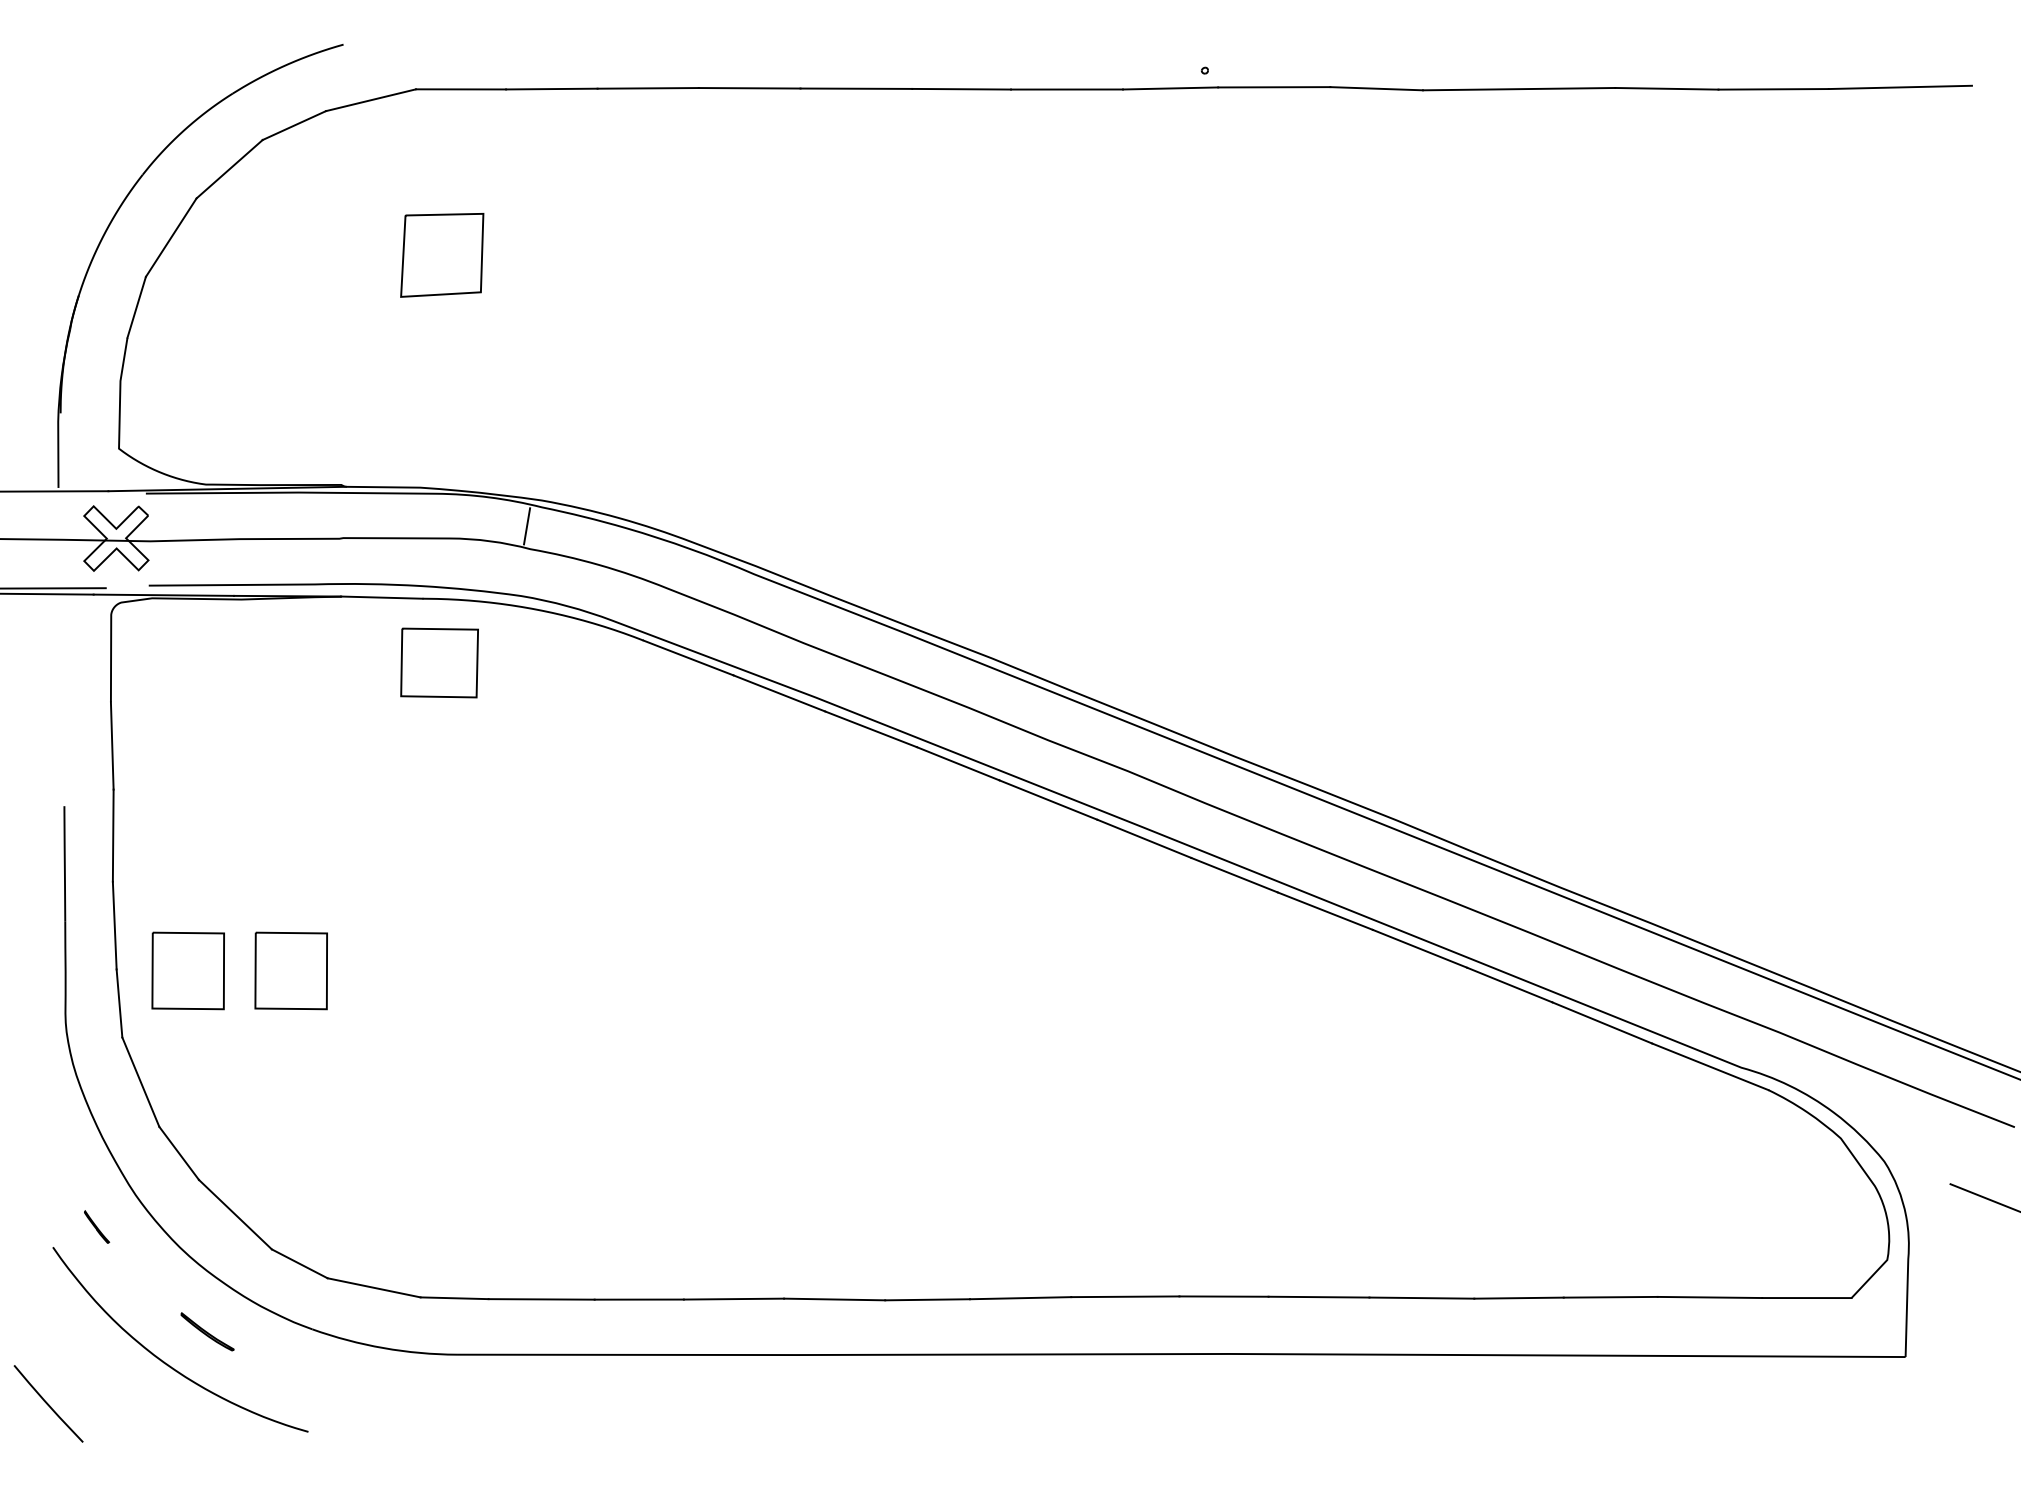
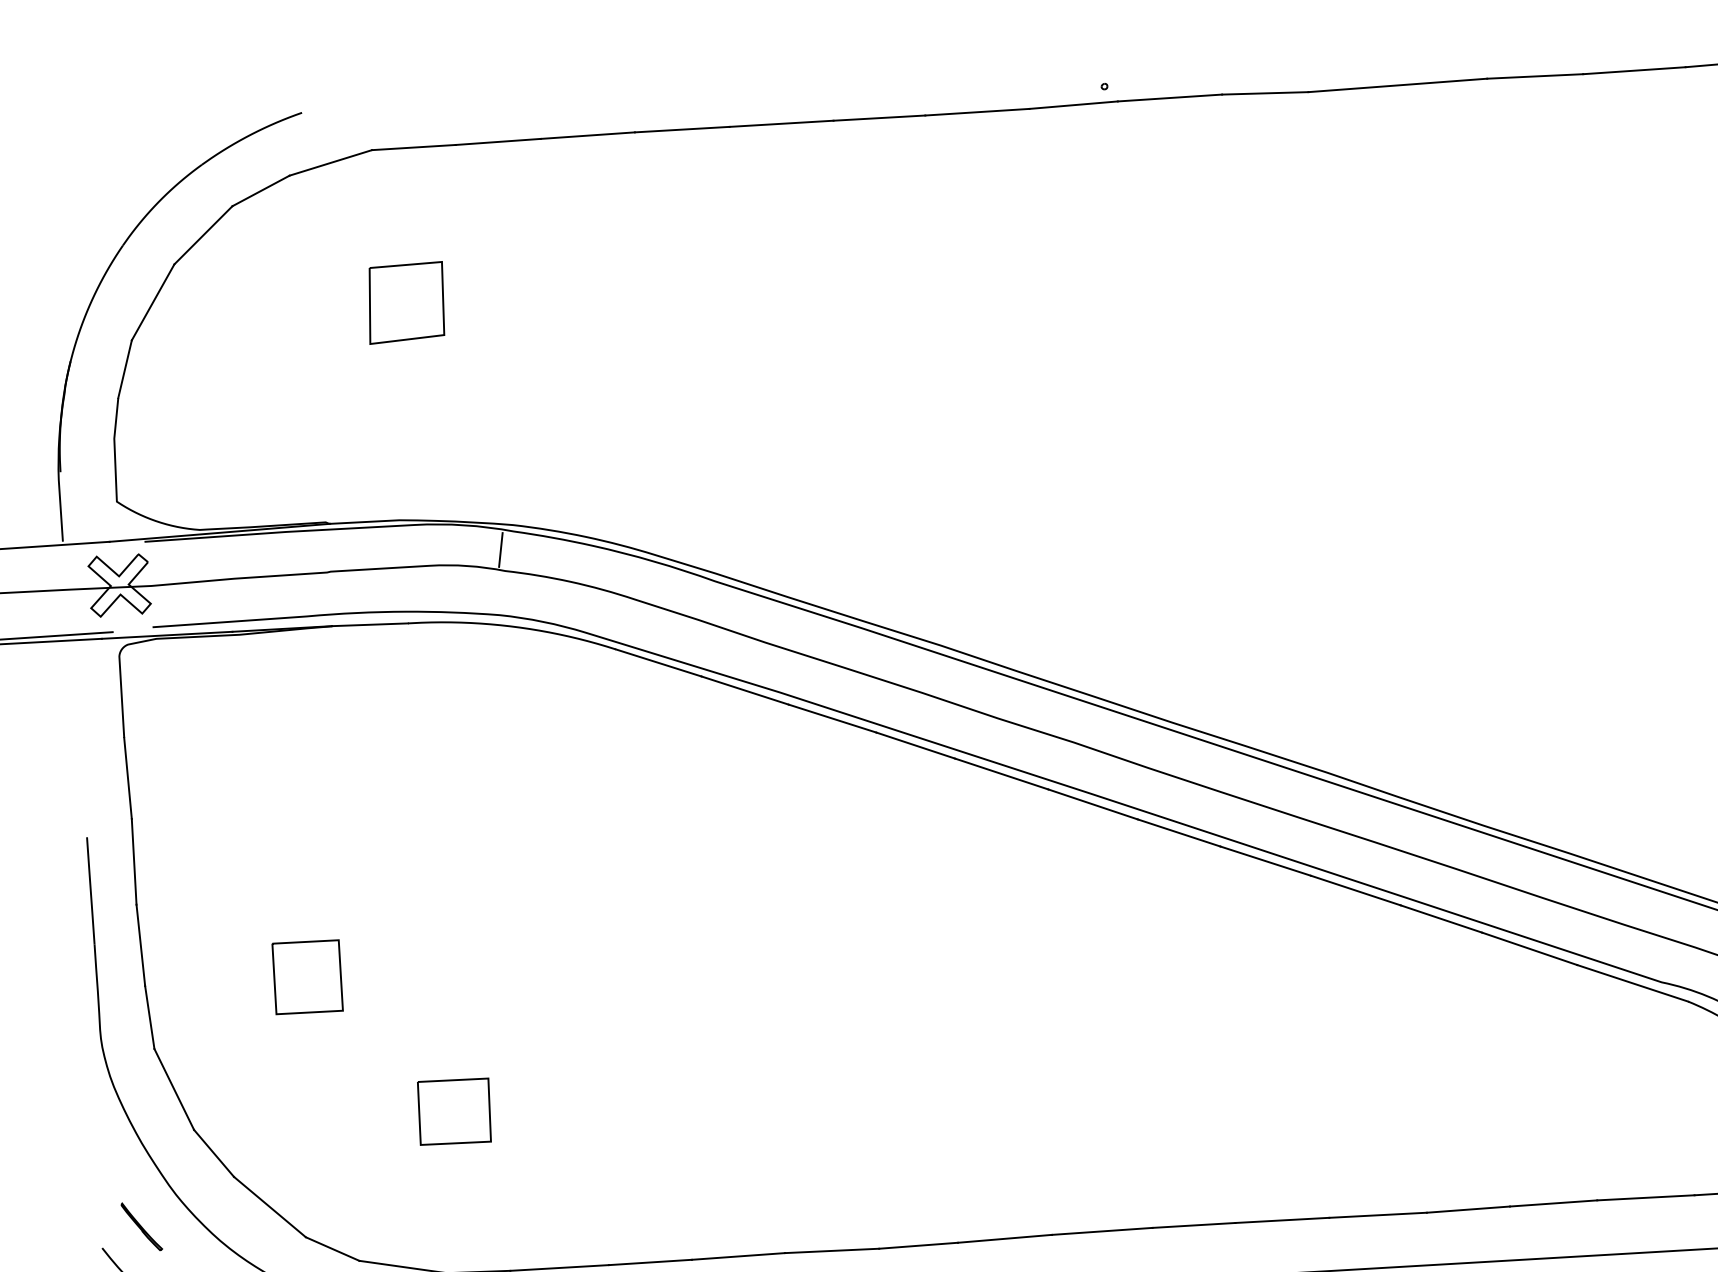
part: (439, 662) -> (454, 1111), moved
part: (187, 970) -> (211, 982), removed
part: (96, 1226) -> (141, 1226), size x1.67

